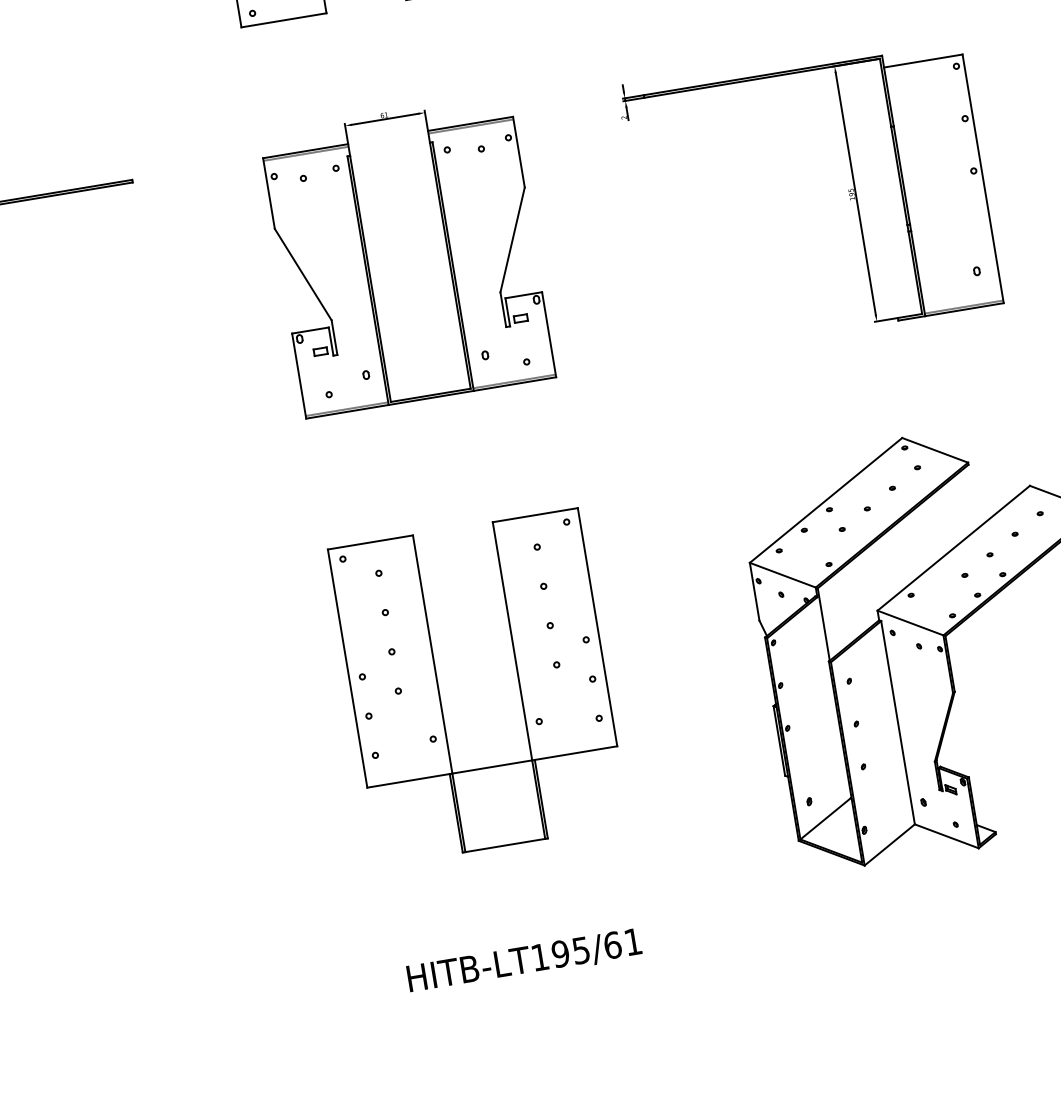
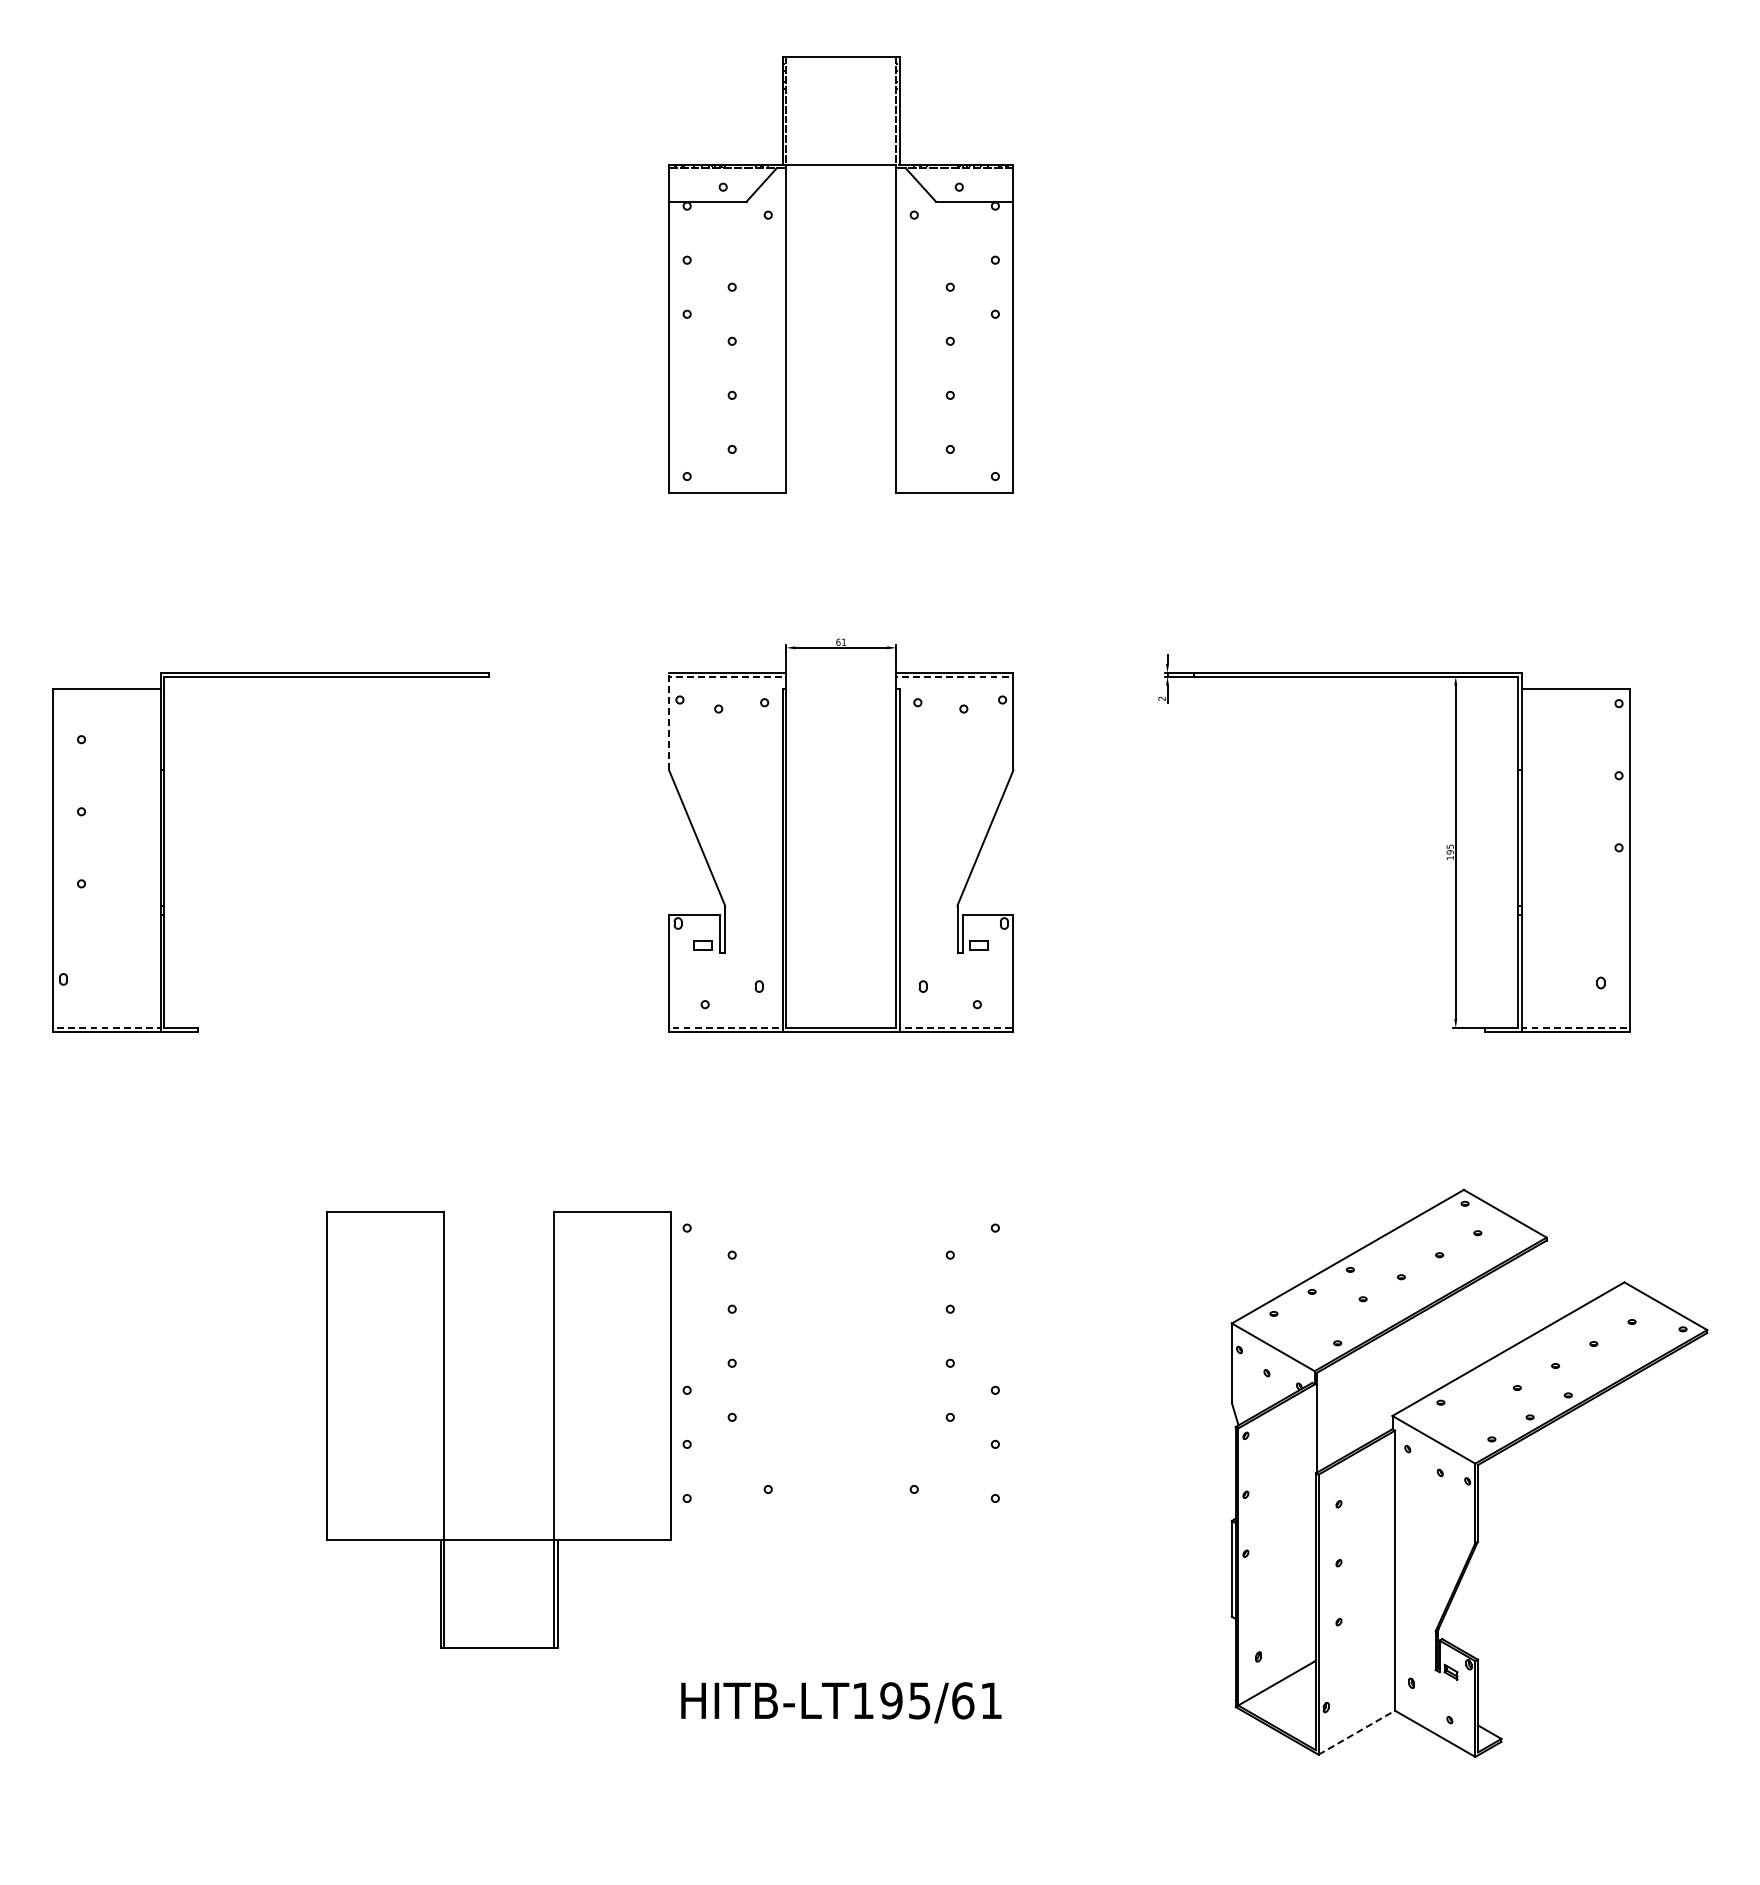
line: (269, 193) -> (669, 721), solid -> dashed
part: (439, 693) -> (444, 1429), moved
line: (890, 844) -> (1357, 1732), solid -> dashed
text: (524, 961) -> (841, 1702), moved

